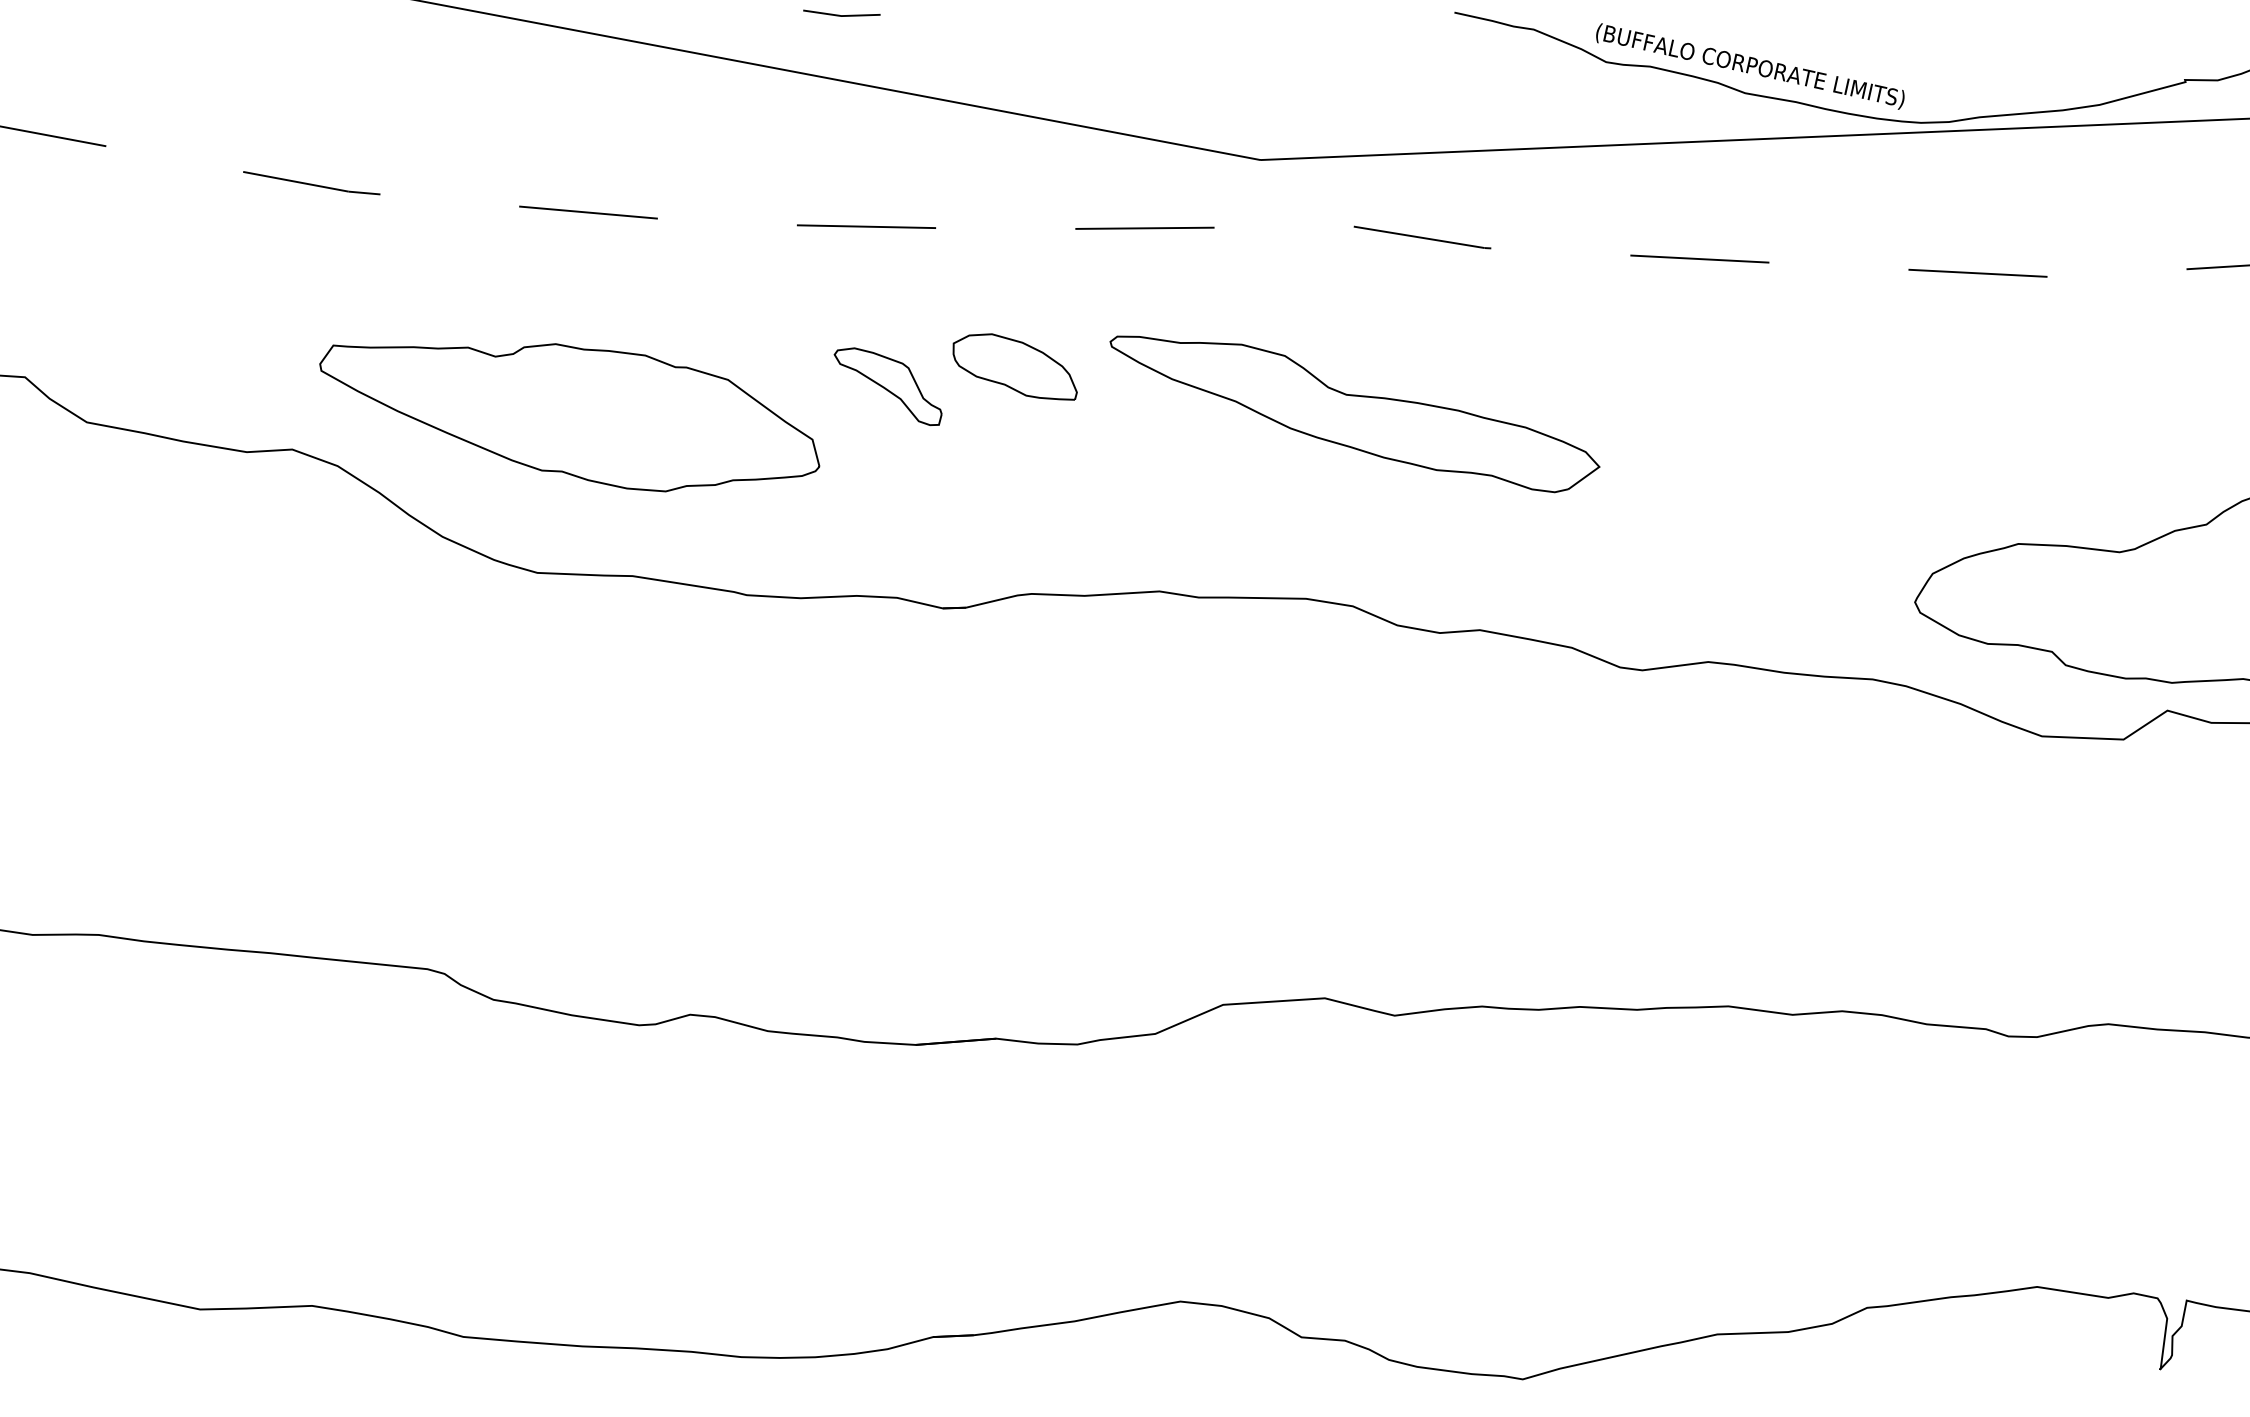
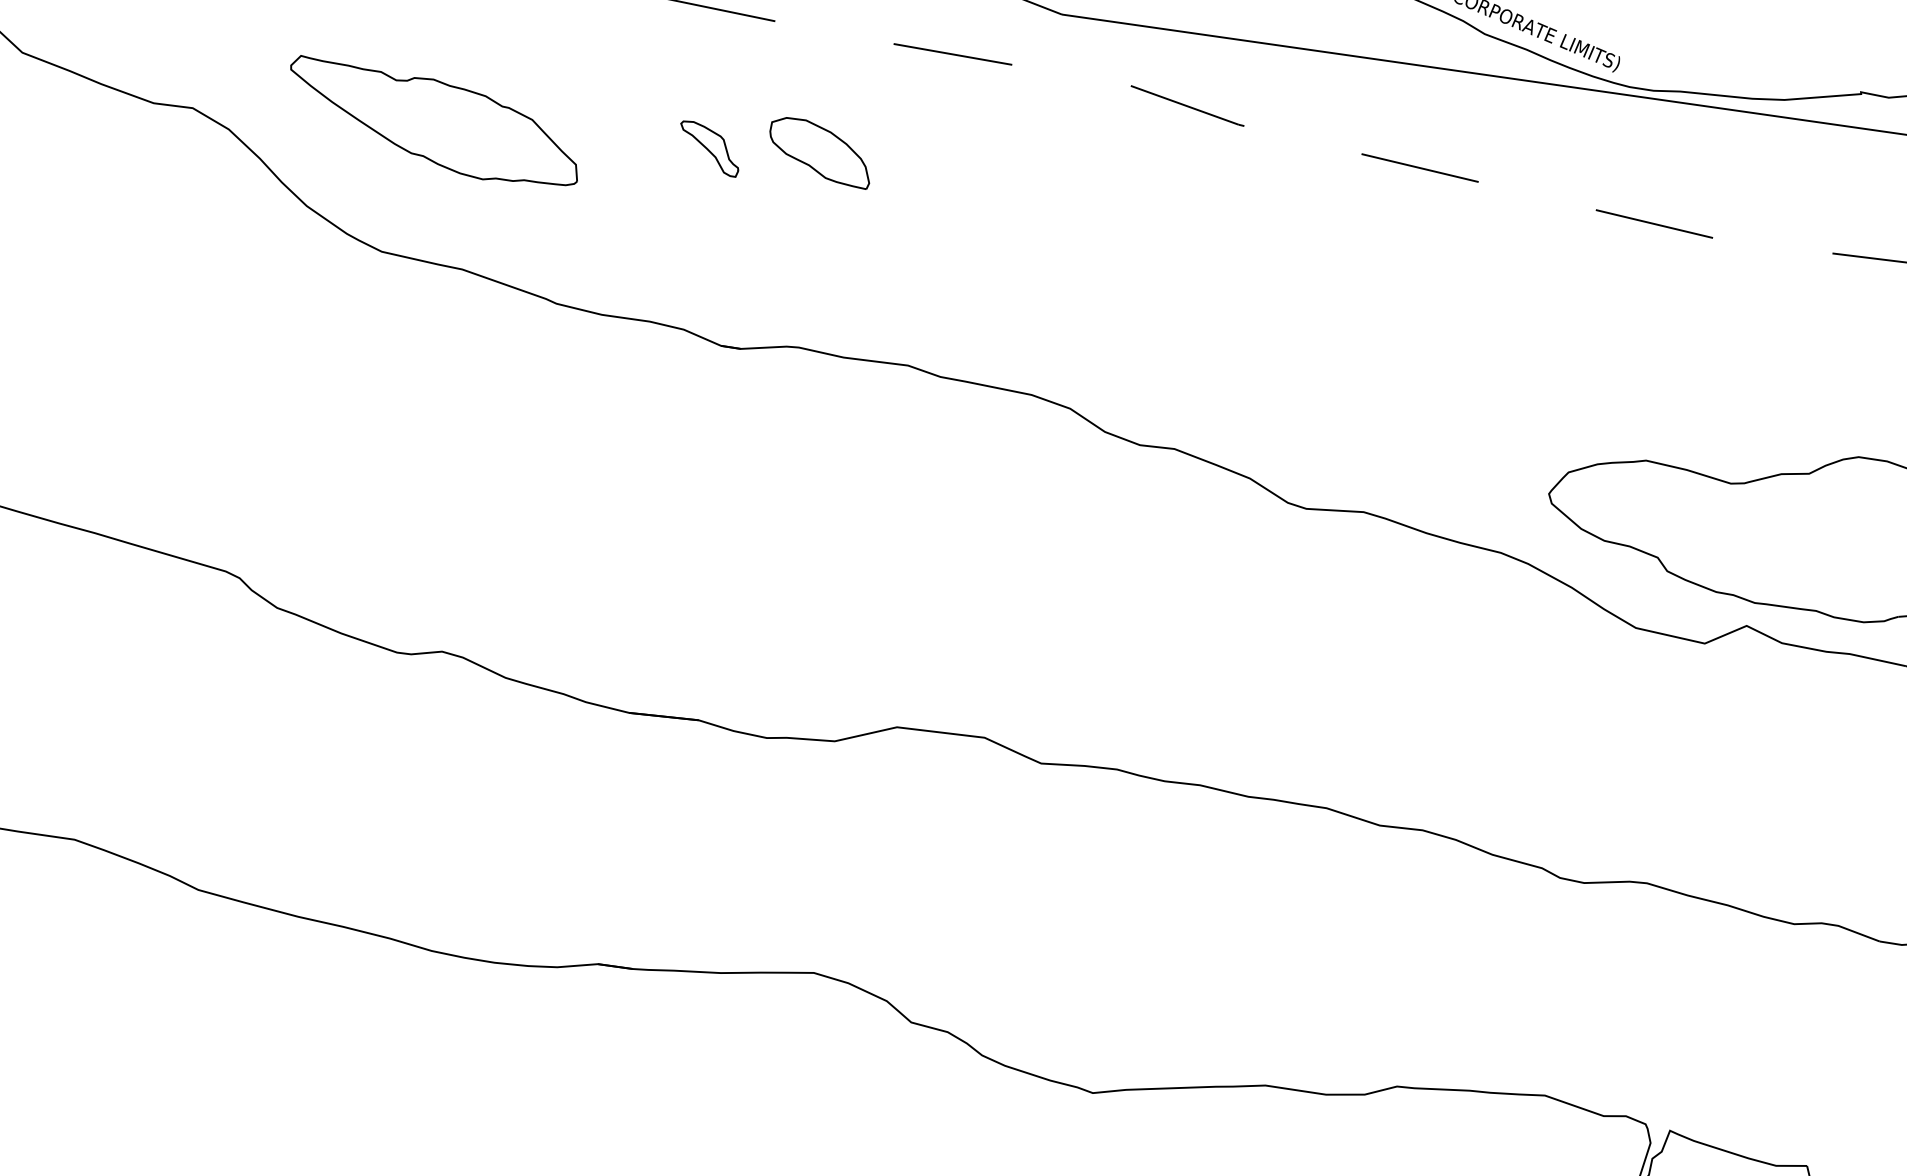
part: (887, 386) -> (709, 148), size x0.7
part: (1354, 414) -> (1101, 245), removed
part: (569, 417) -> (433, 124), size x0.7

